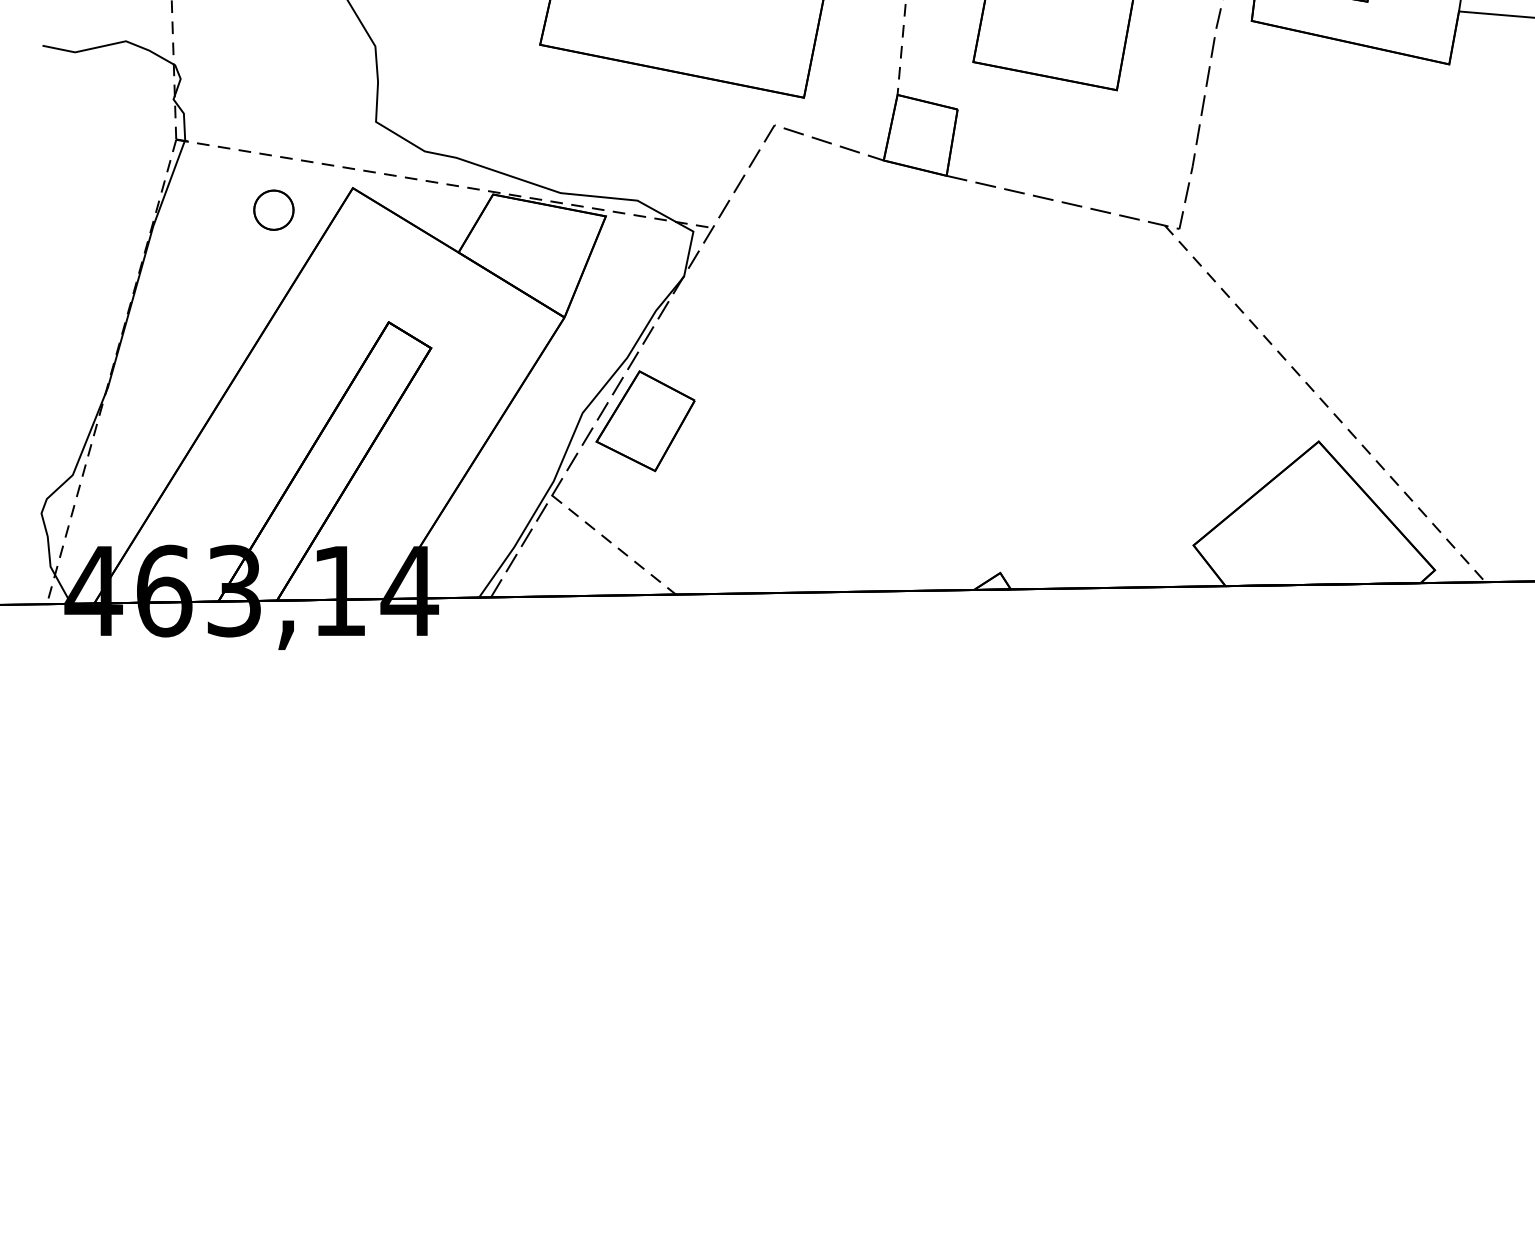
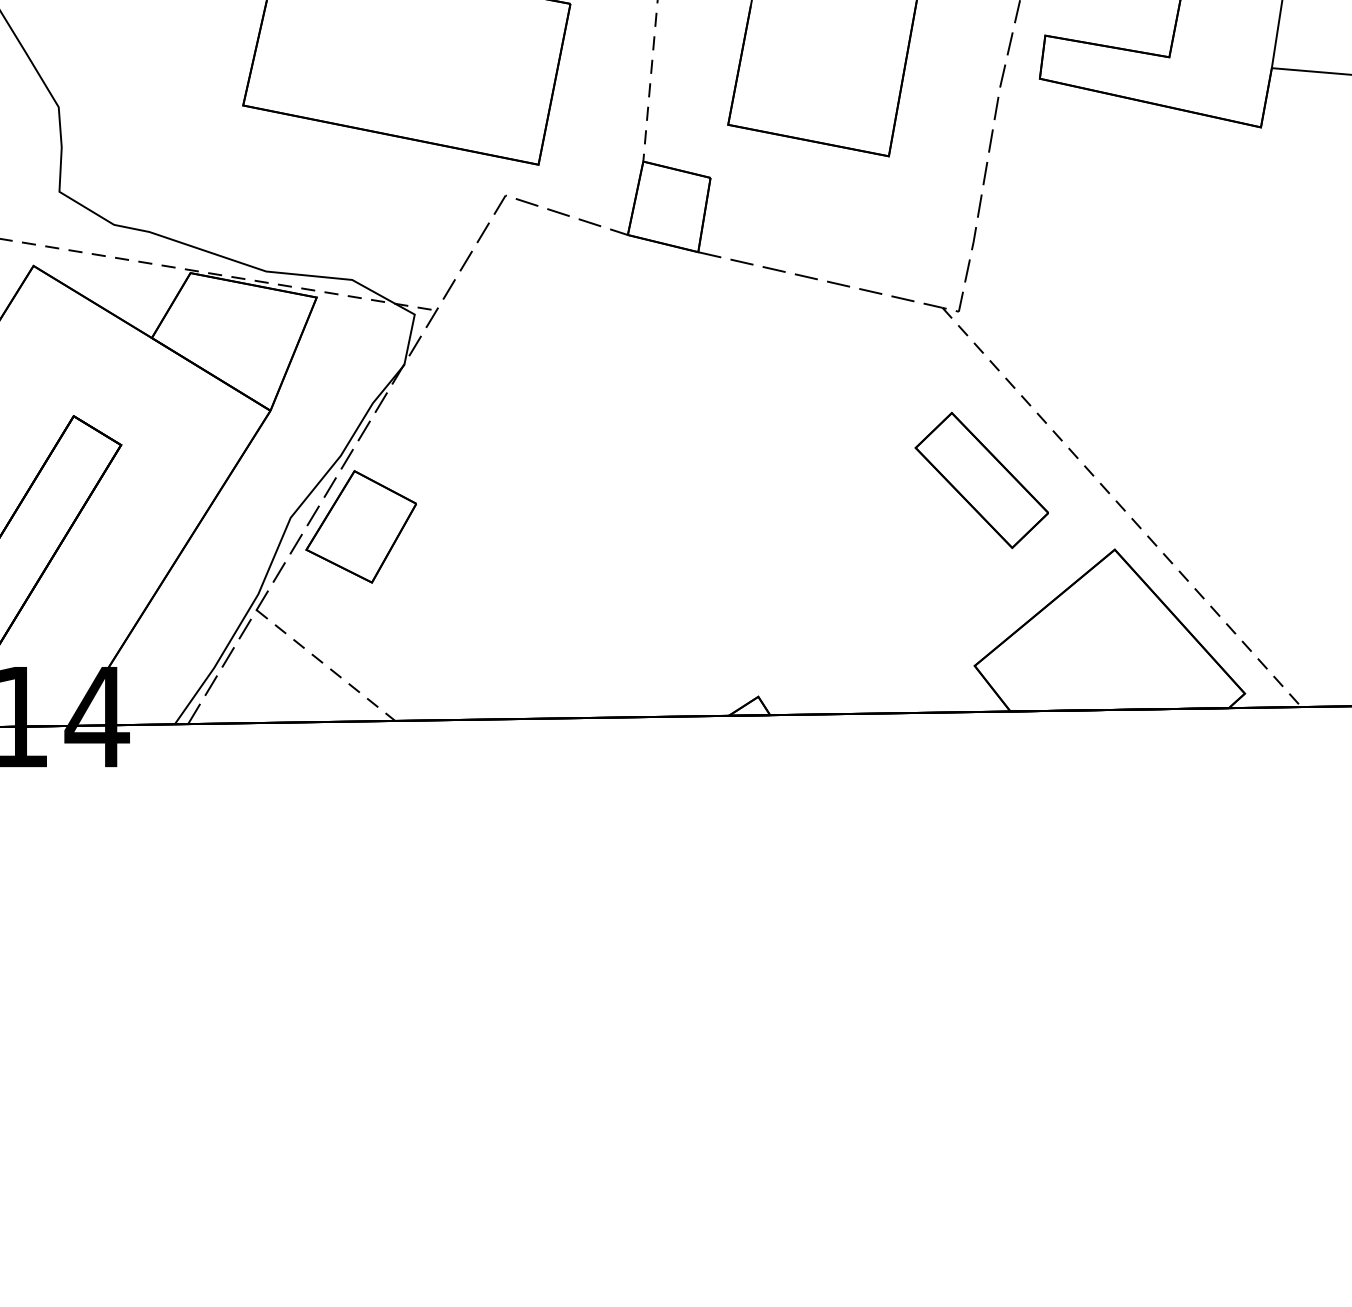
part: (1199, 379) -> (981, 480), added

